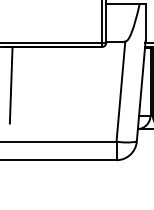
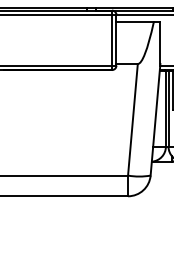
line: (11, 85) -> (10, 112), removed

